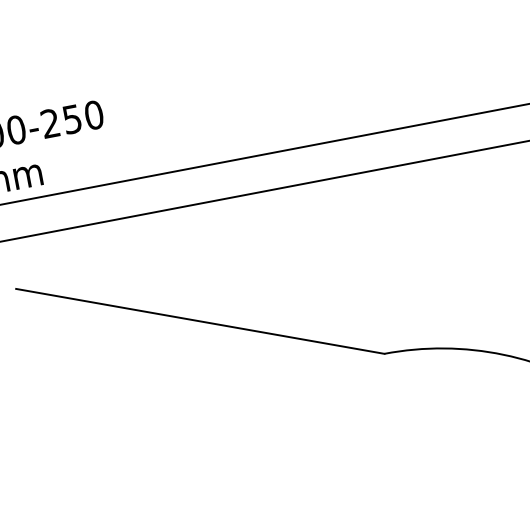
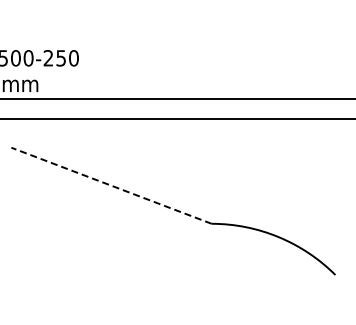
line: (200, 320) -> (111, 185), solid -> dashed

